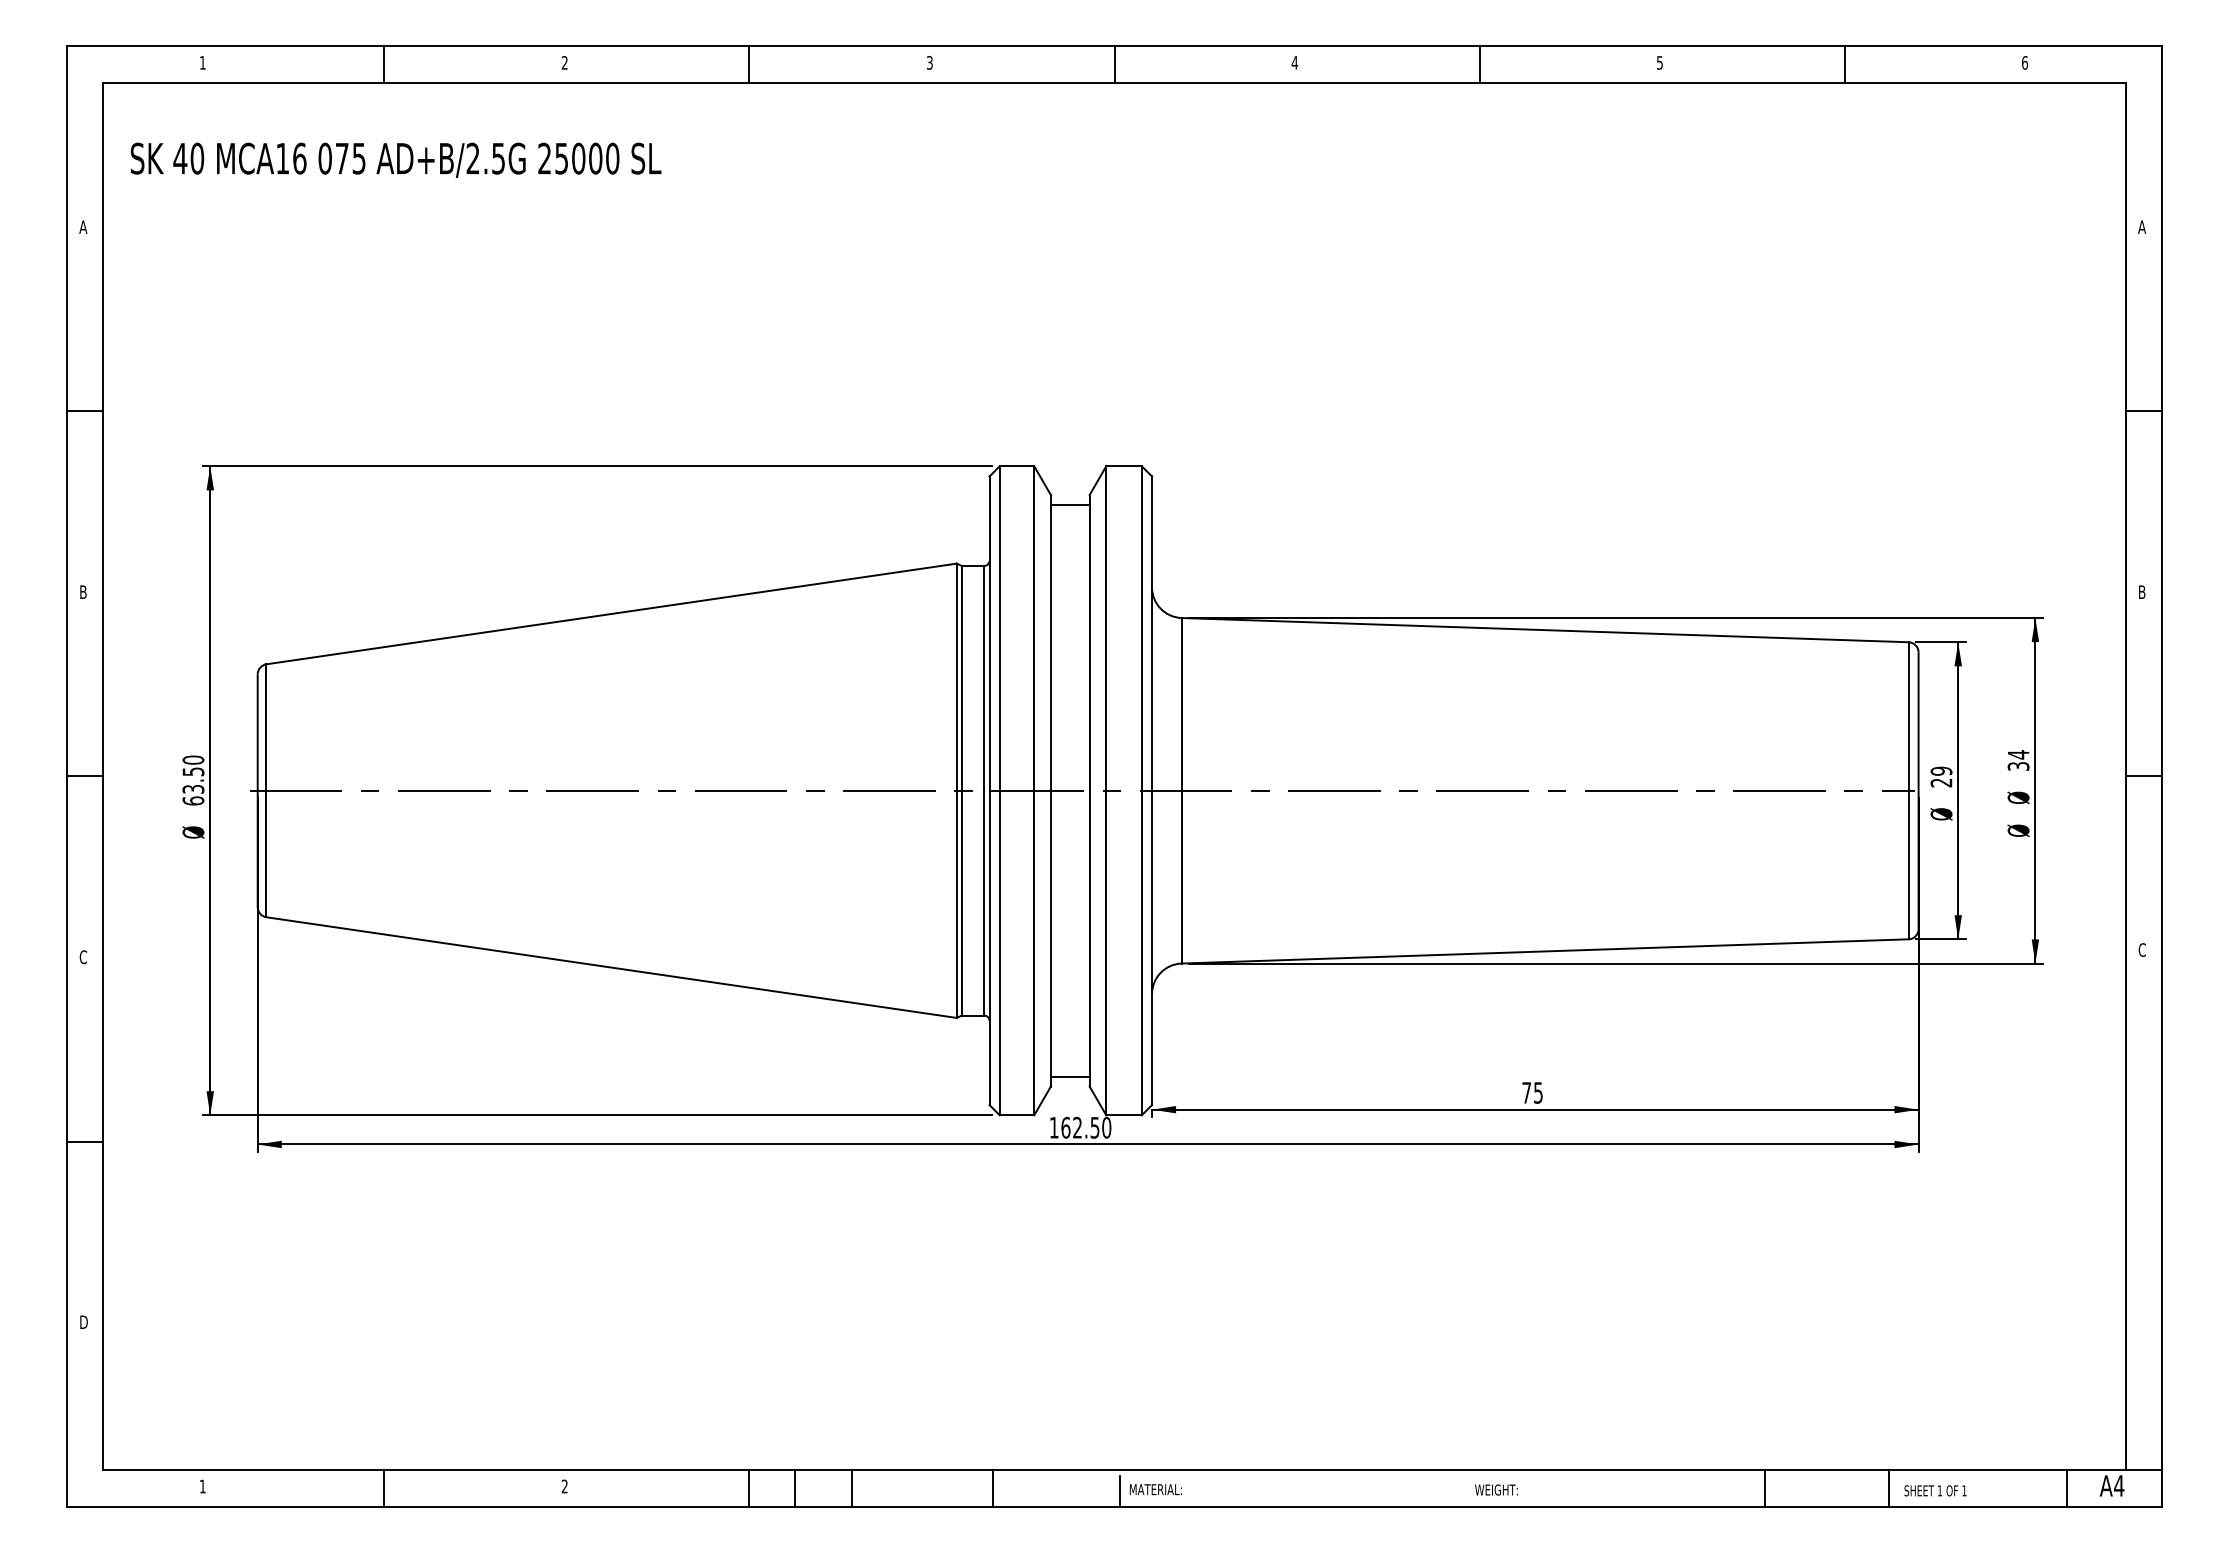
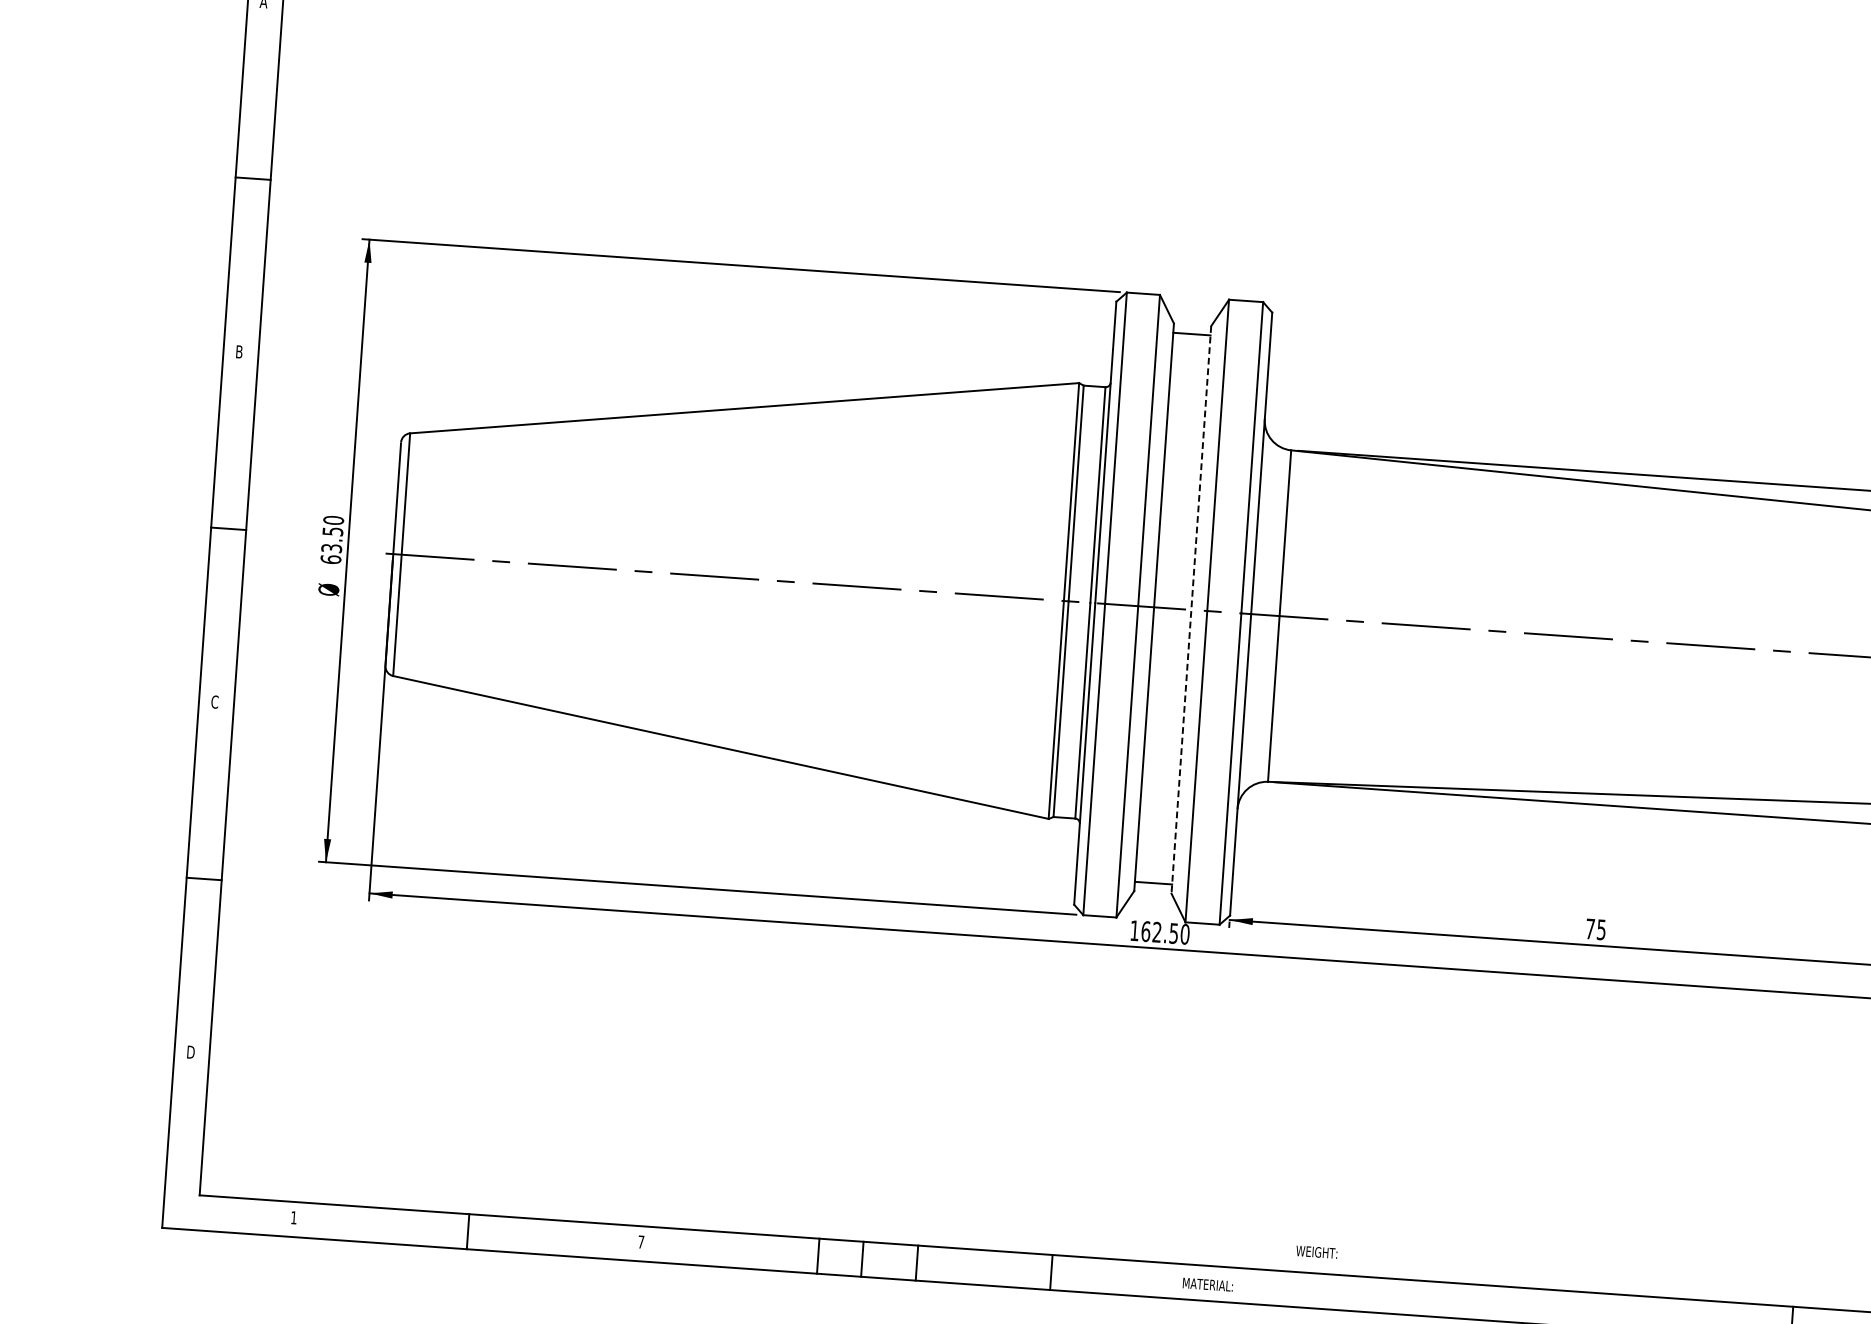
line: (1089, 790) -> (1191, 609), solid -> dashed
text: (564, 1486) -> (640, 1242), 2 -> 7
text: (1496, 1489) -> (1316, 1251), moved
line: (1119, 1490) -> (1173, 1283), removed

